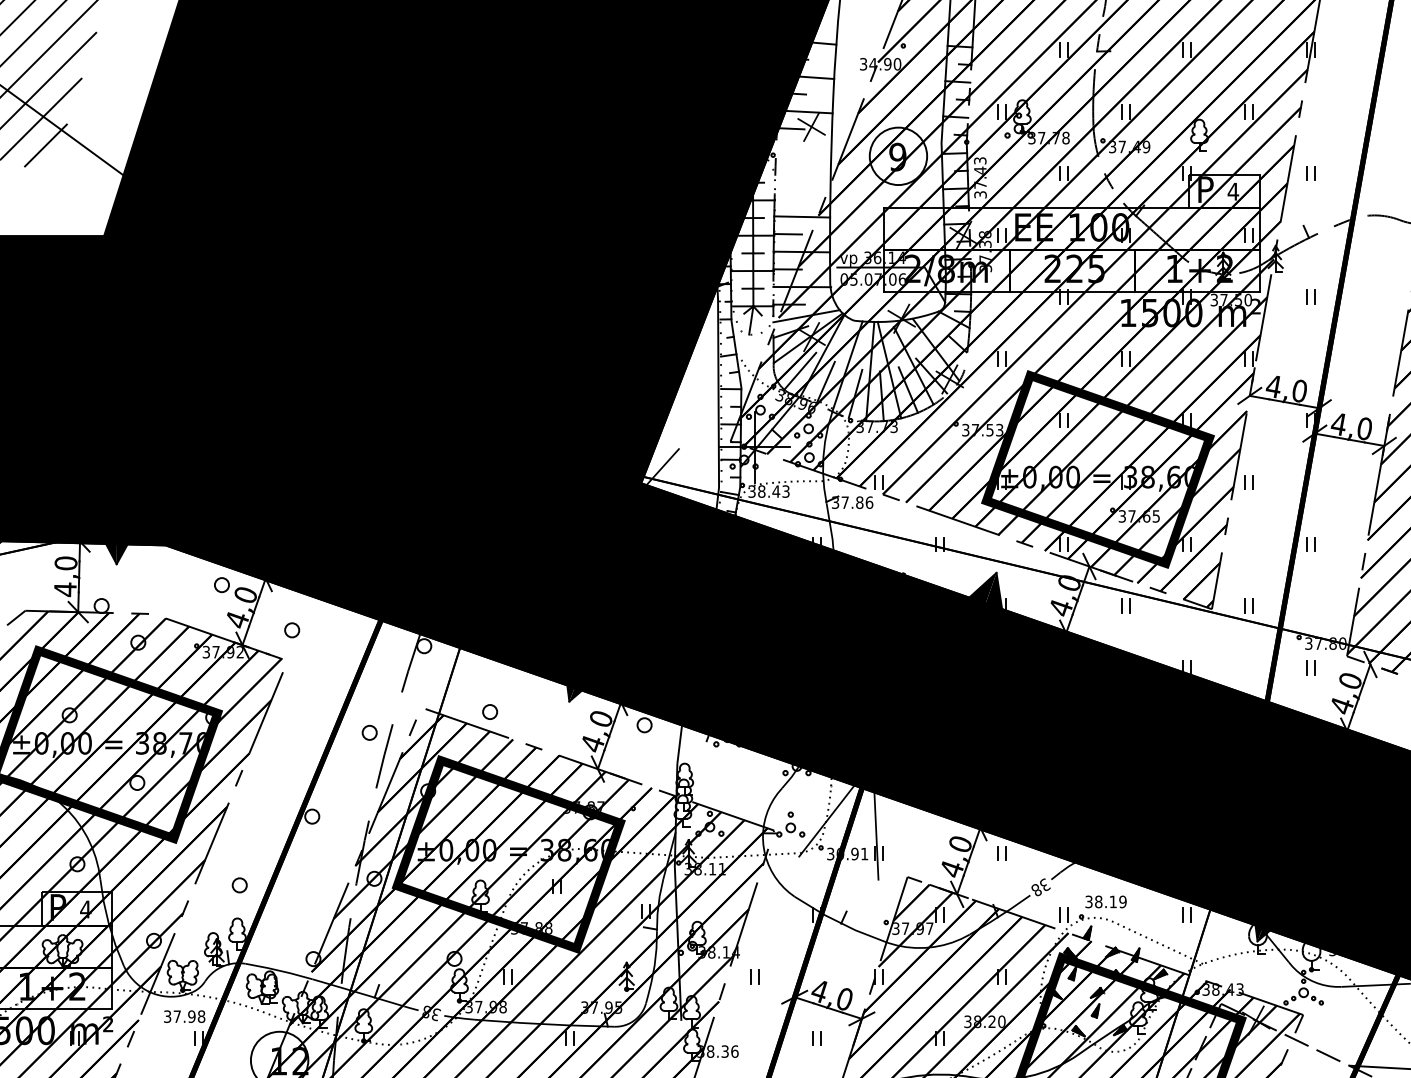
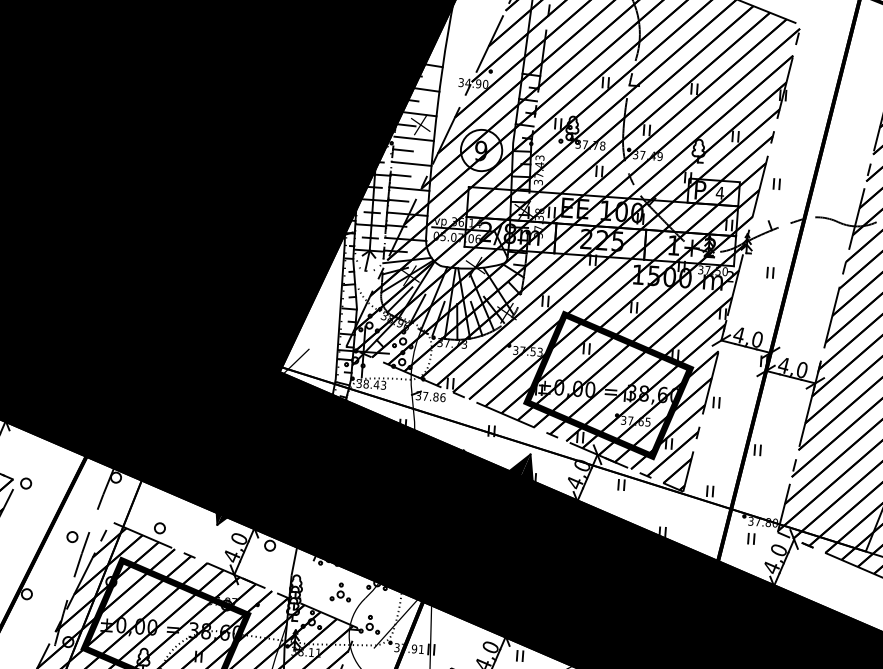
line: (803, 146) -> (413, 138), added
line: (789, 163) -> (403, 150), added
line: (802, 181) -> (411, 163), added
line: (788, 198) -> (400, 175), added
part: (292, 630) -> (26, 483), moved
part: (746, 782) -> (340, 592), added
text: (840, 853) -> (404, 647), 30.91 -> 37.91

